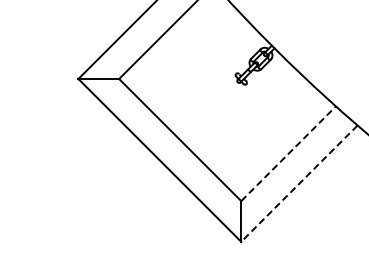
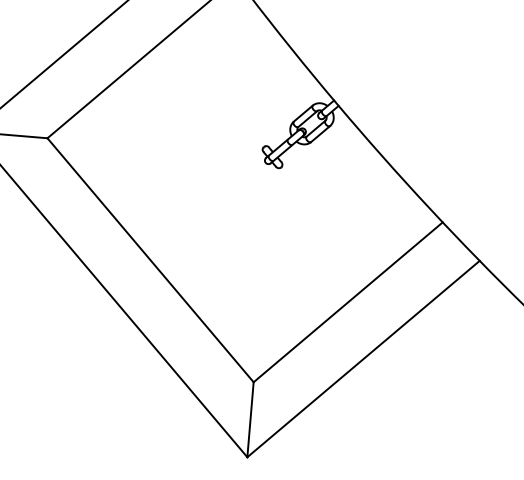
line: (288, 153) -> (348, 301), dashed -> solid
line: (299, 184) -> (363, 360), dashed -> solid

